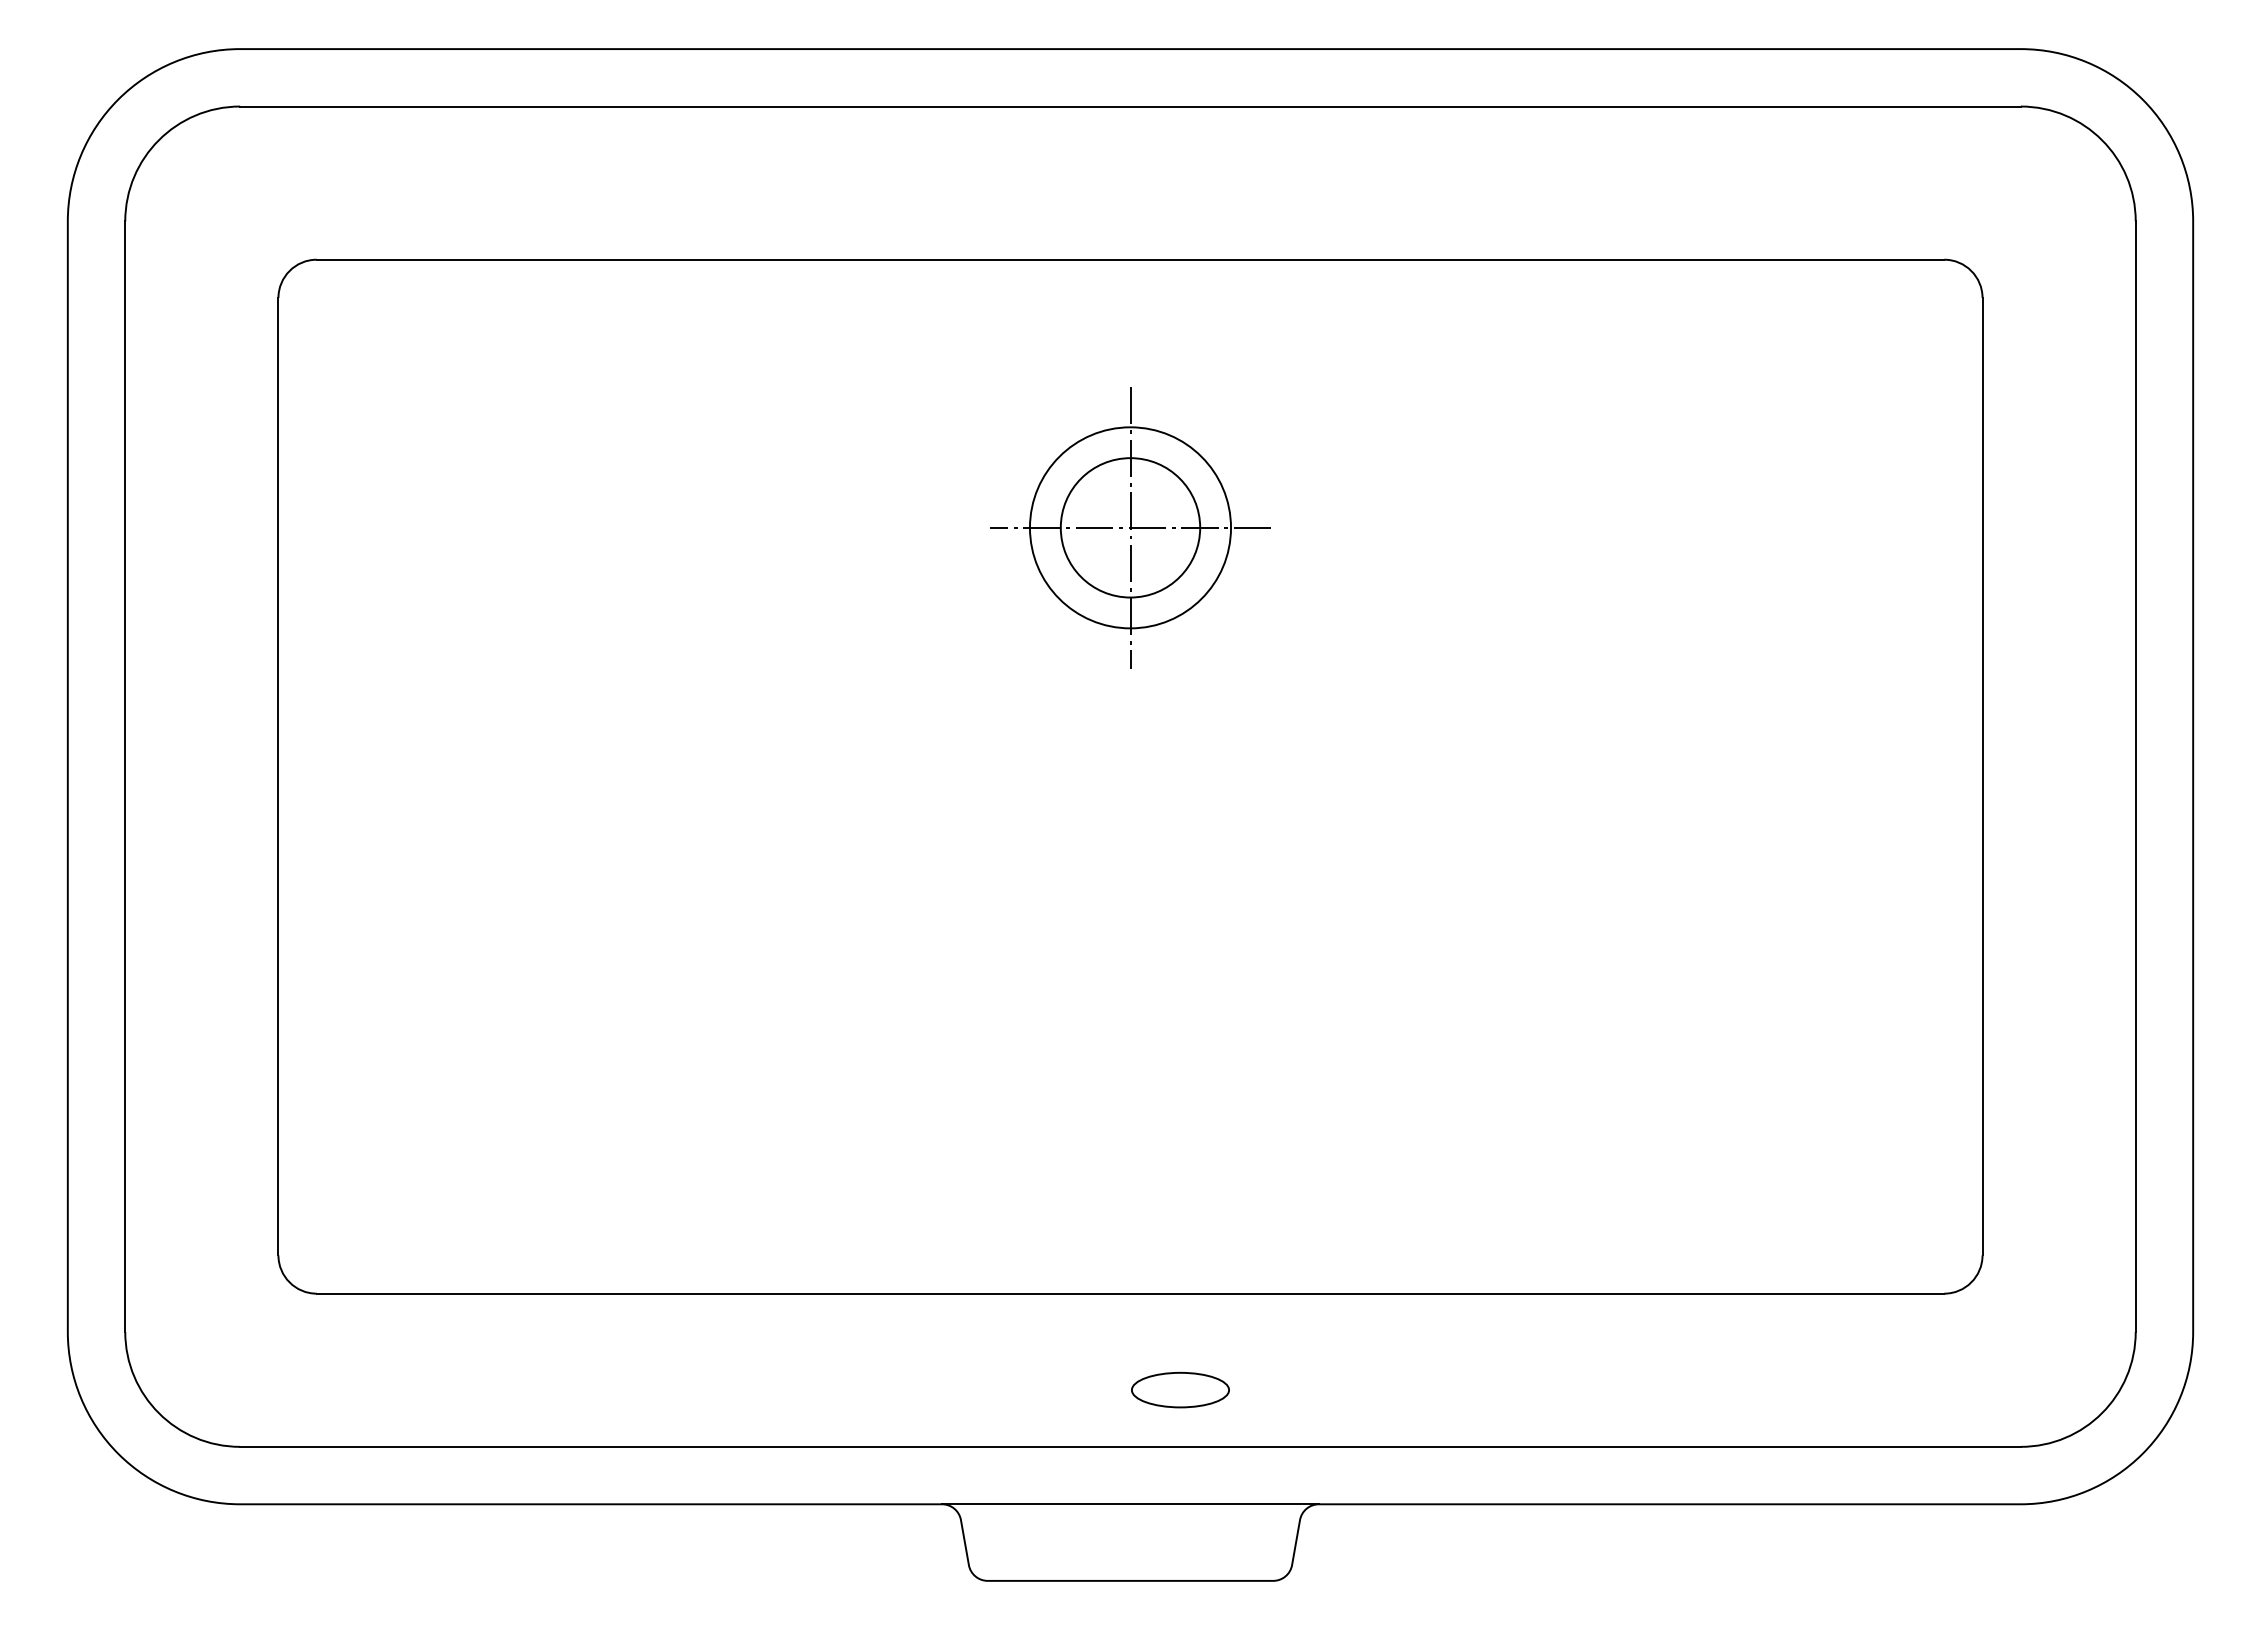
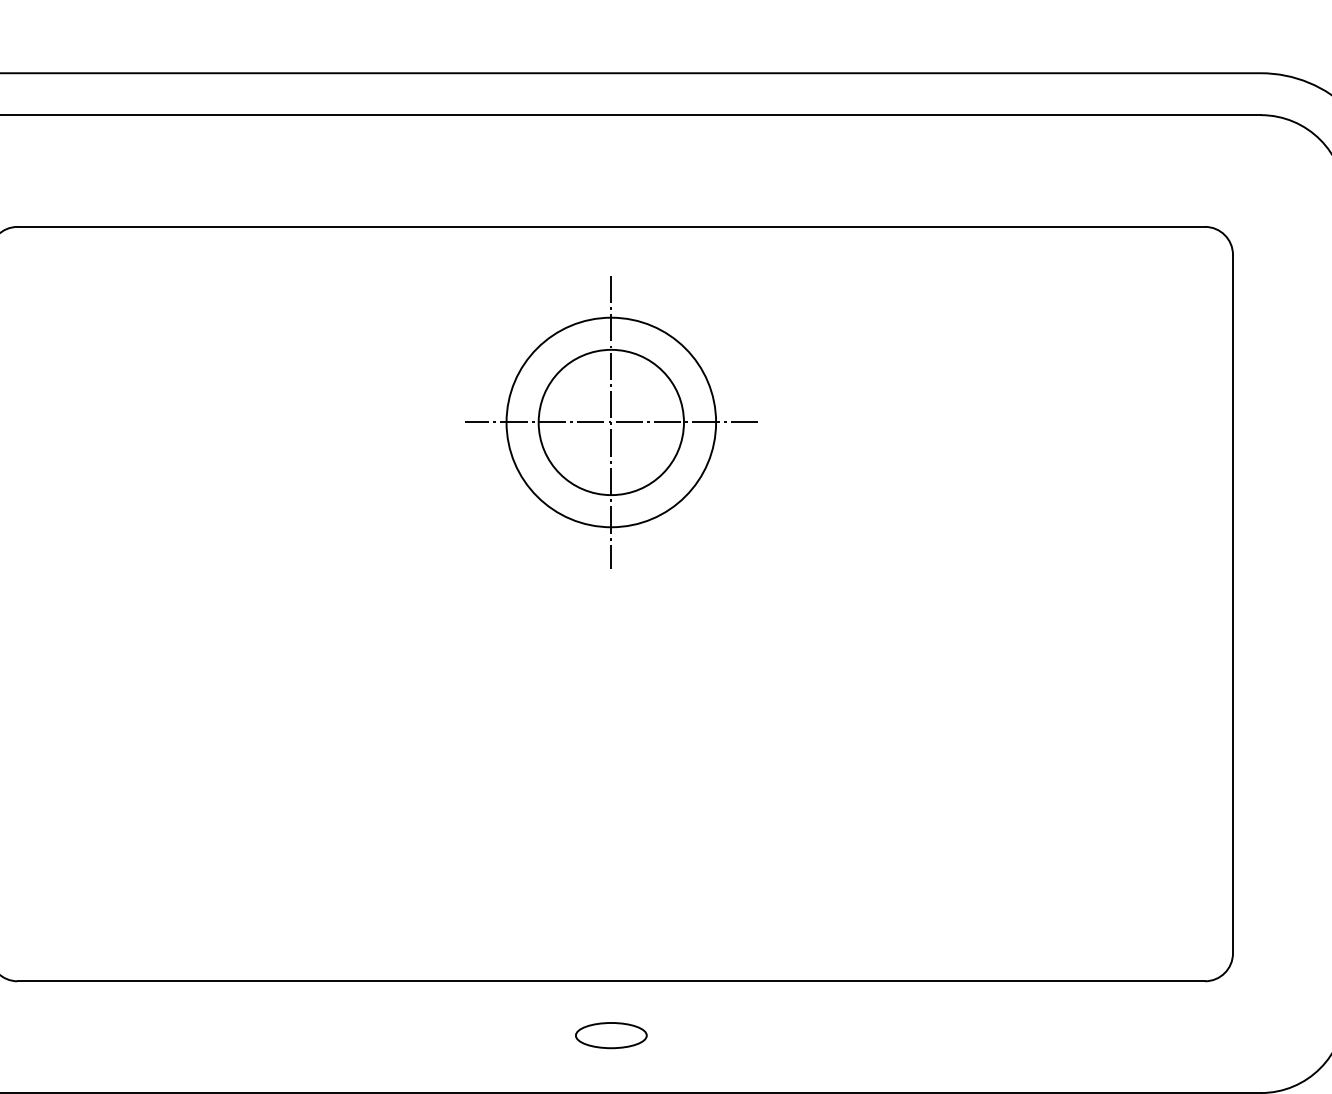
part: (1130, 527) -> (611, 422), size x1.43
part: (1180, 1389) -> (611, 1035), moved

